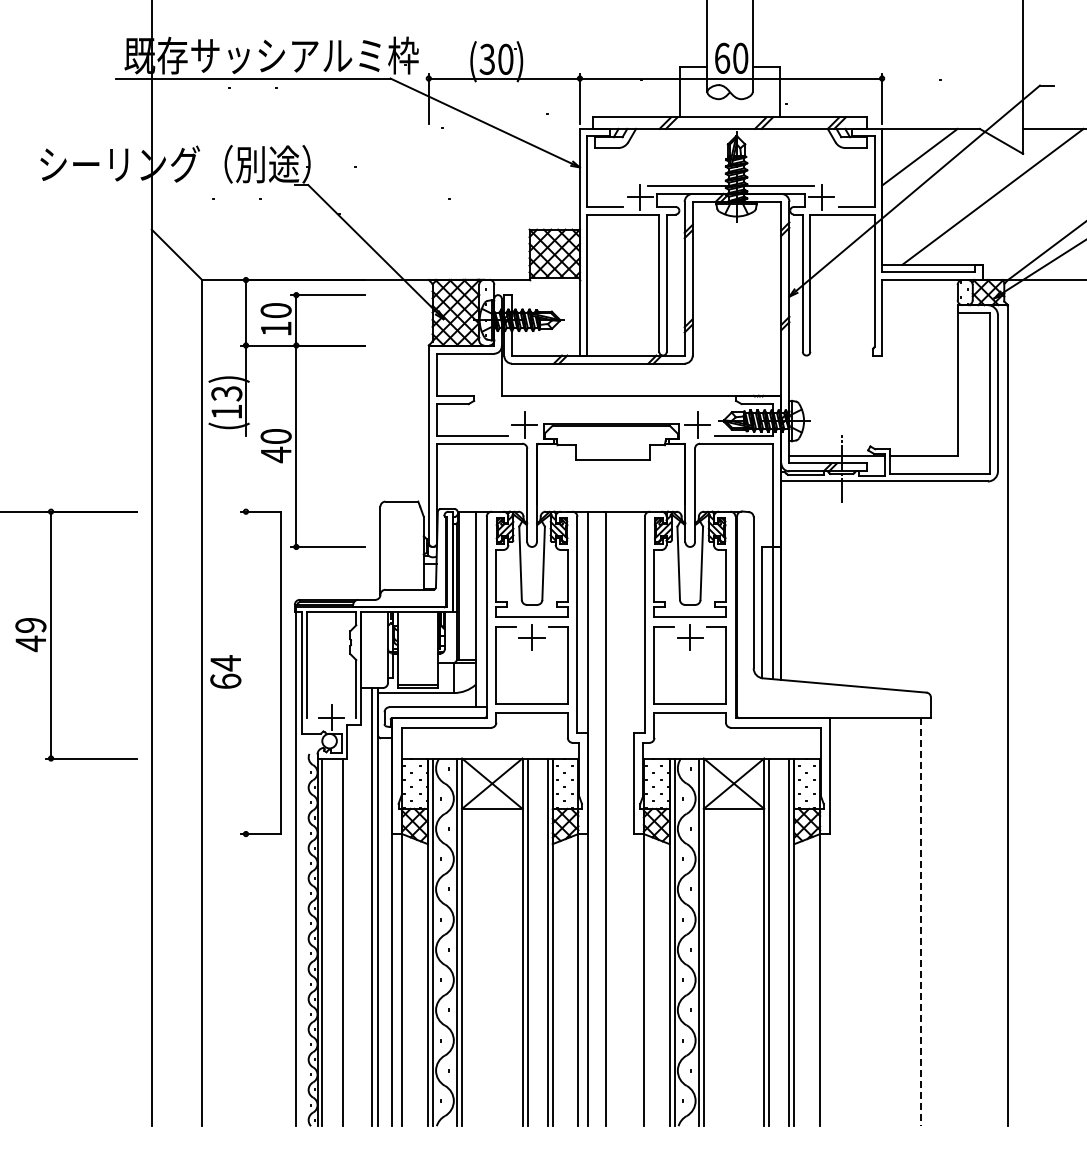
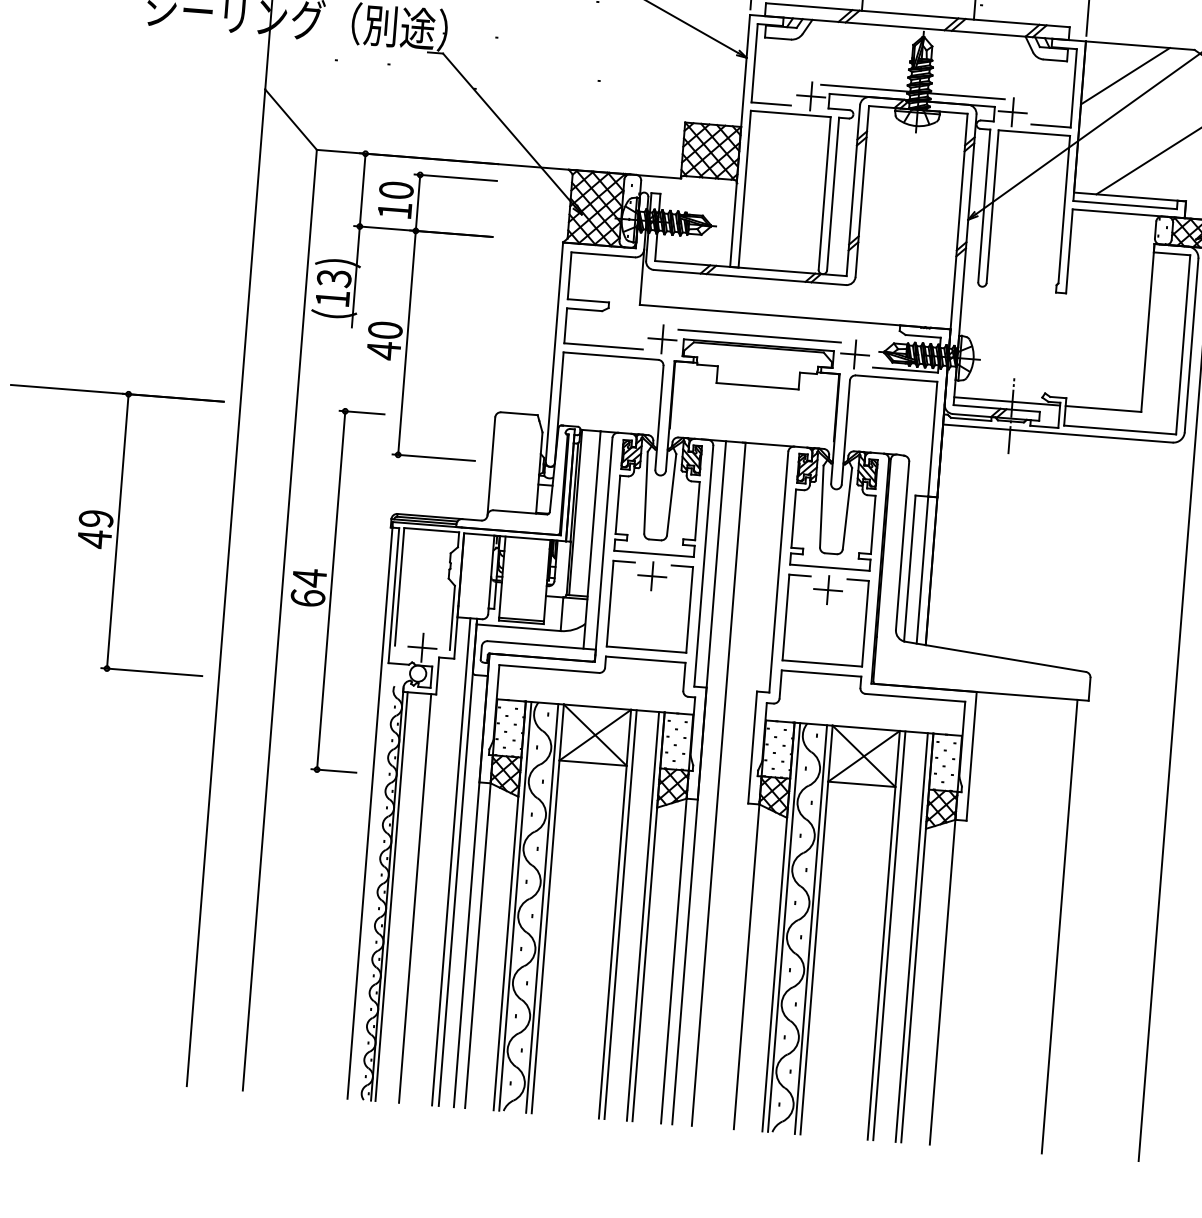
line: (610, 414) -> (759, 335), added
line: (280, 672) -> (330, 589), moved
line: (920, 922) -> (1059, 926), dashed -> solid

